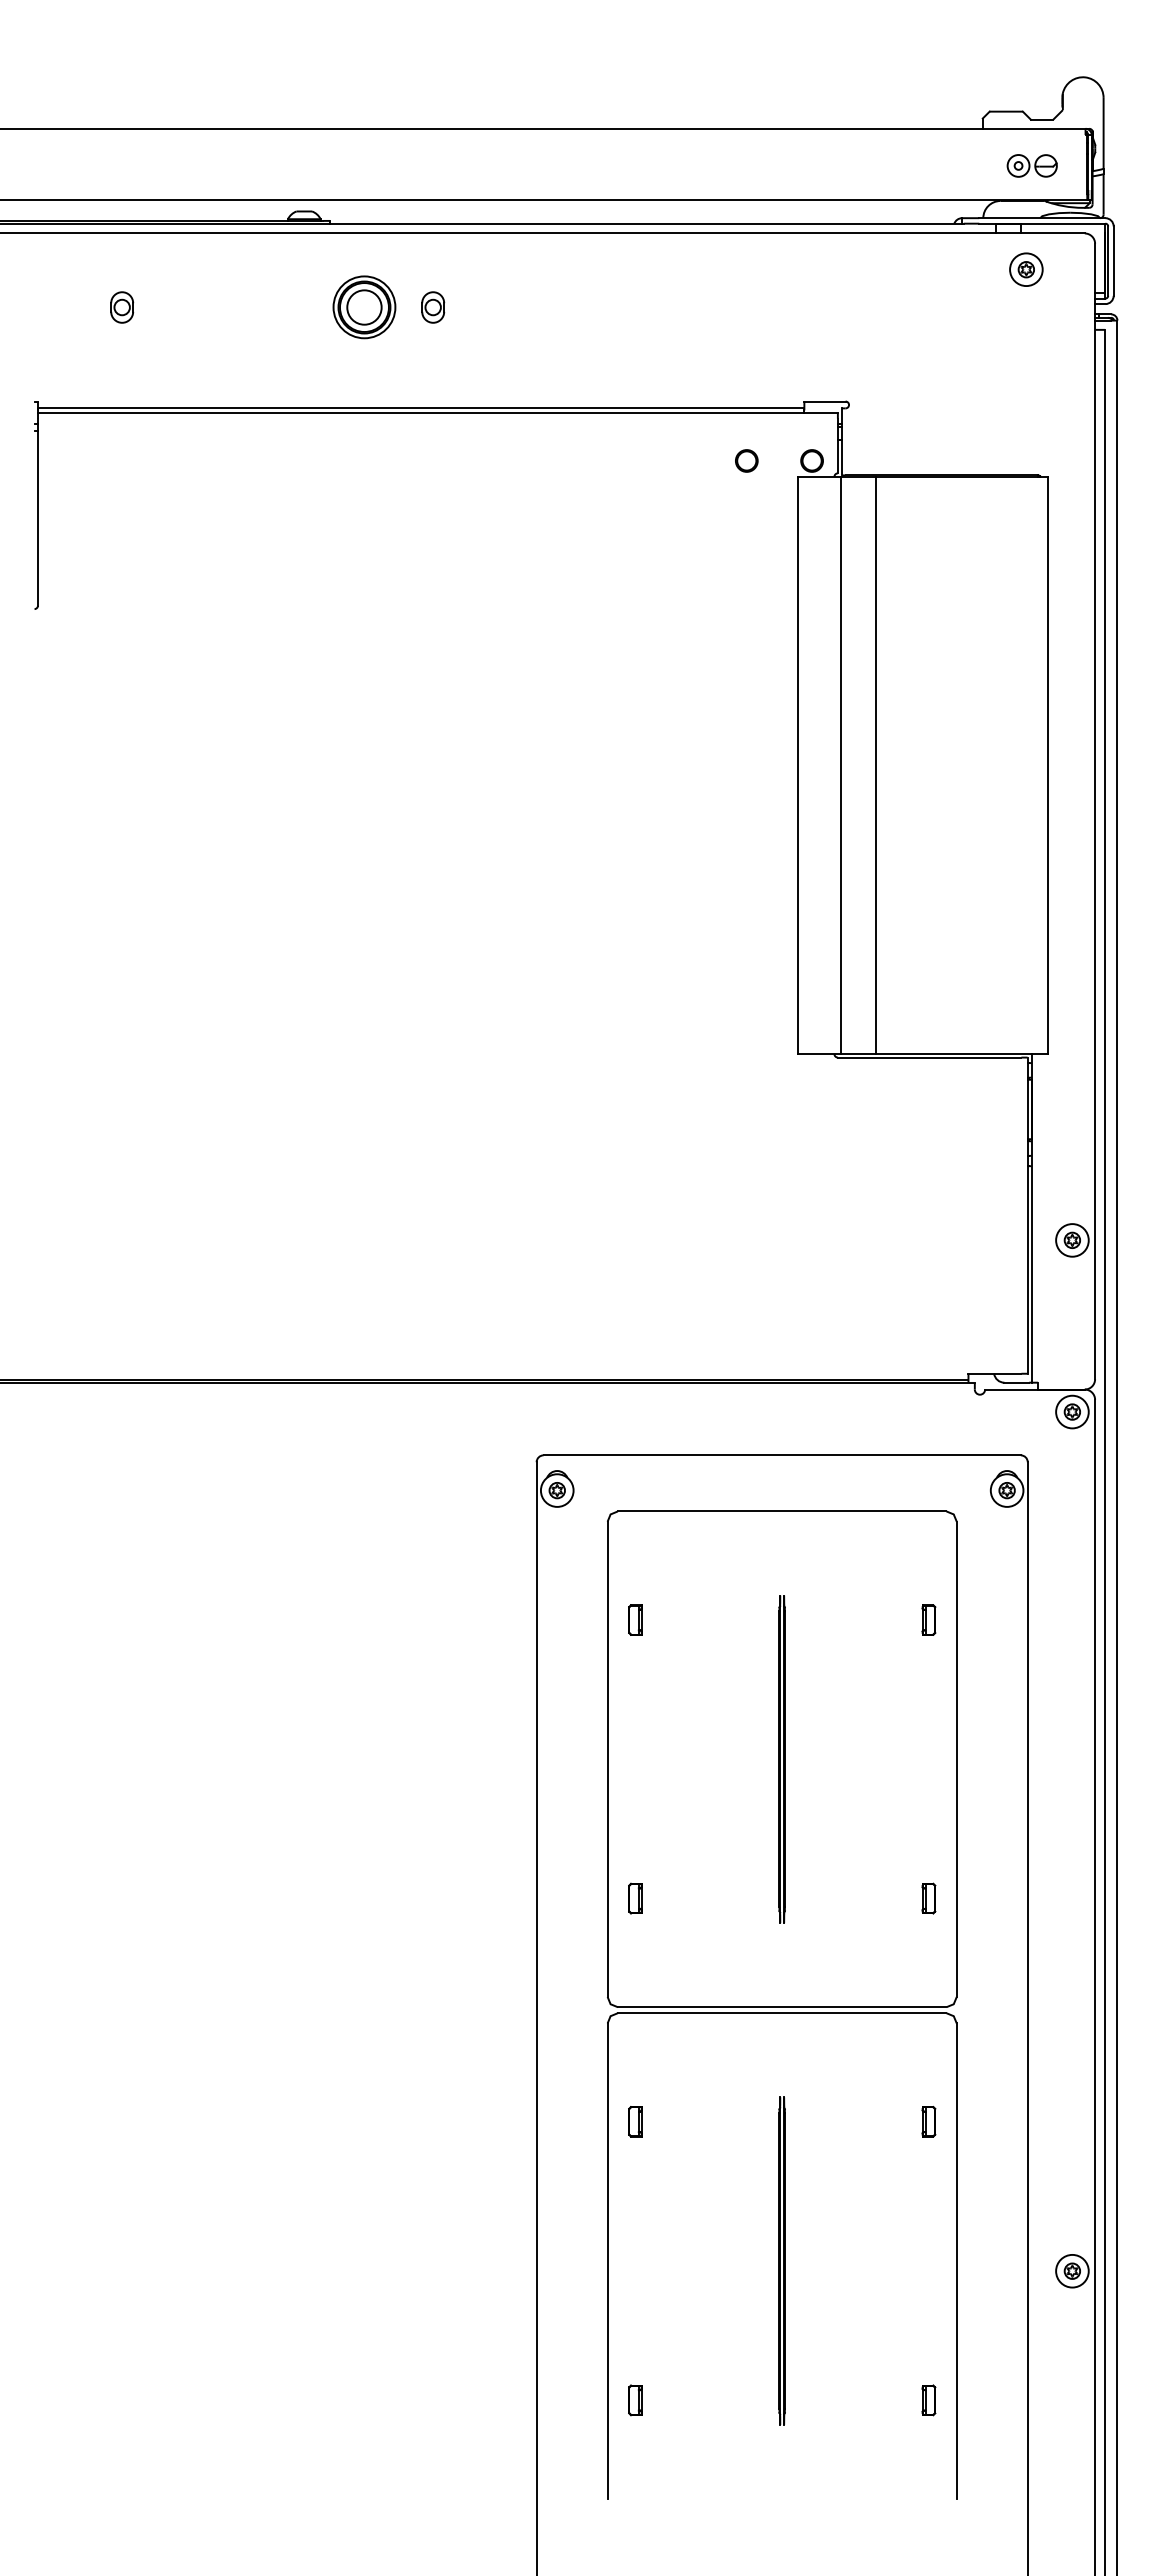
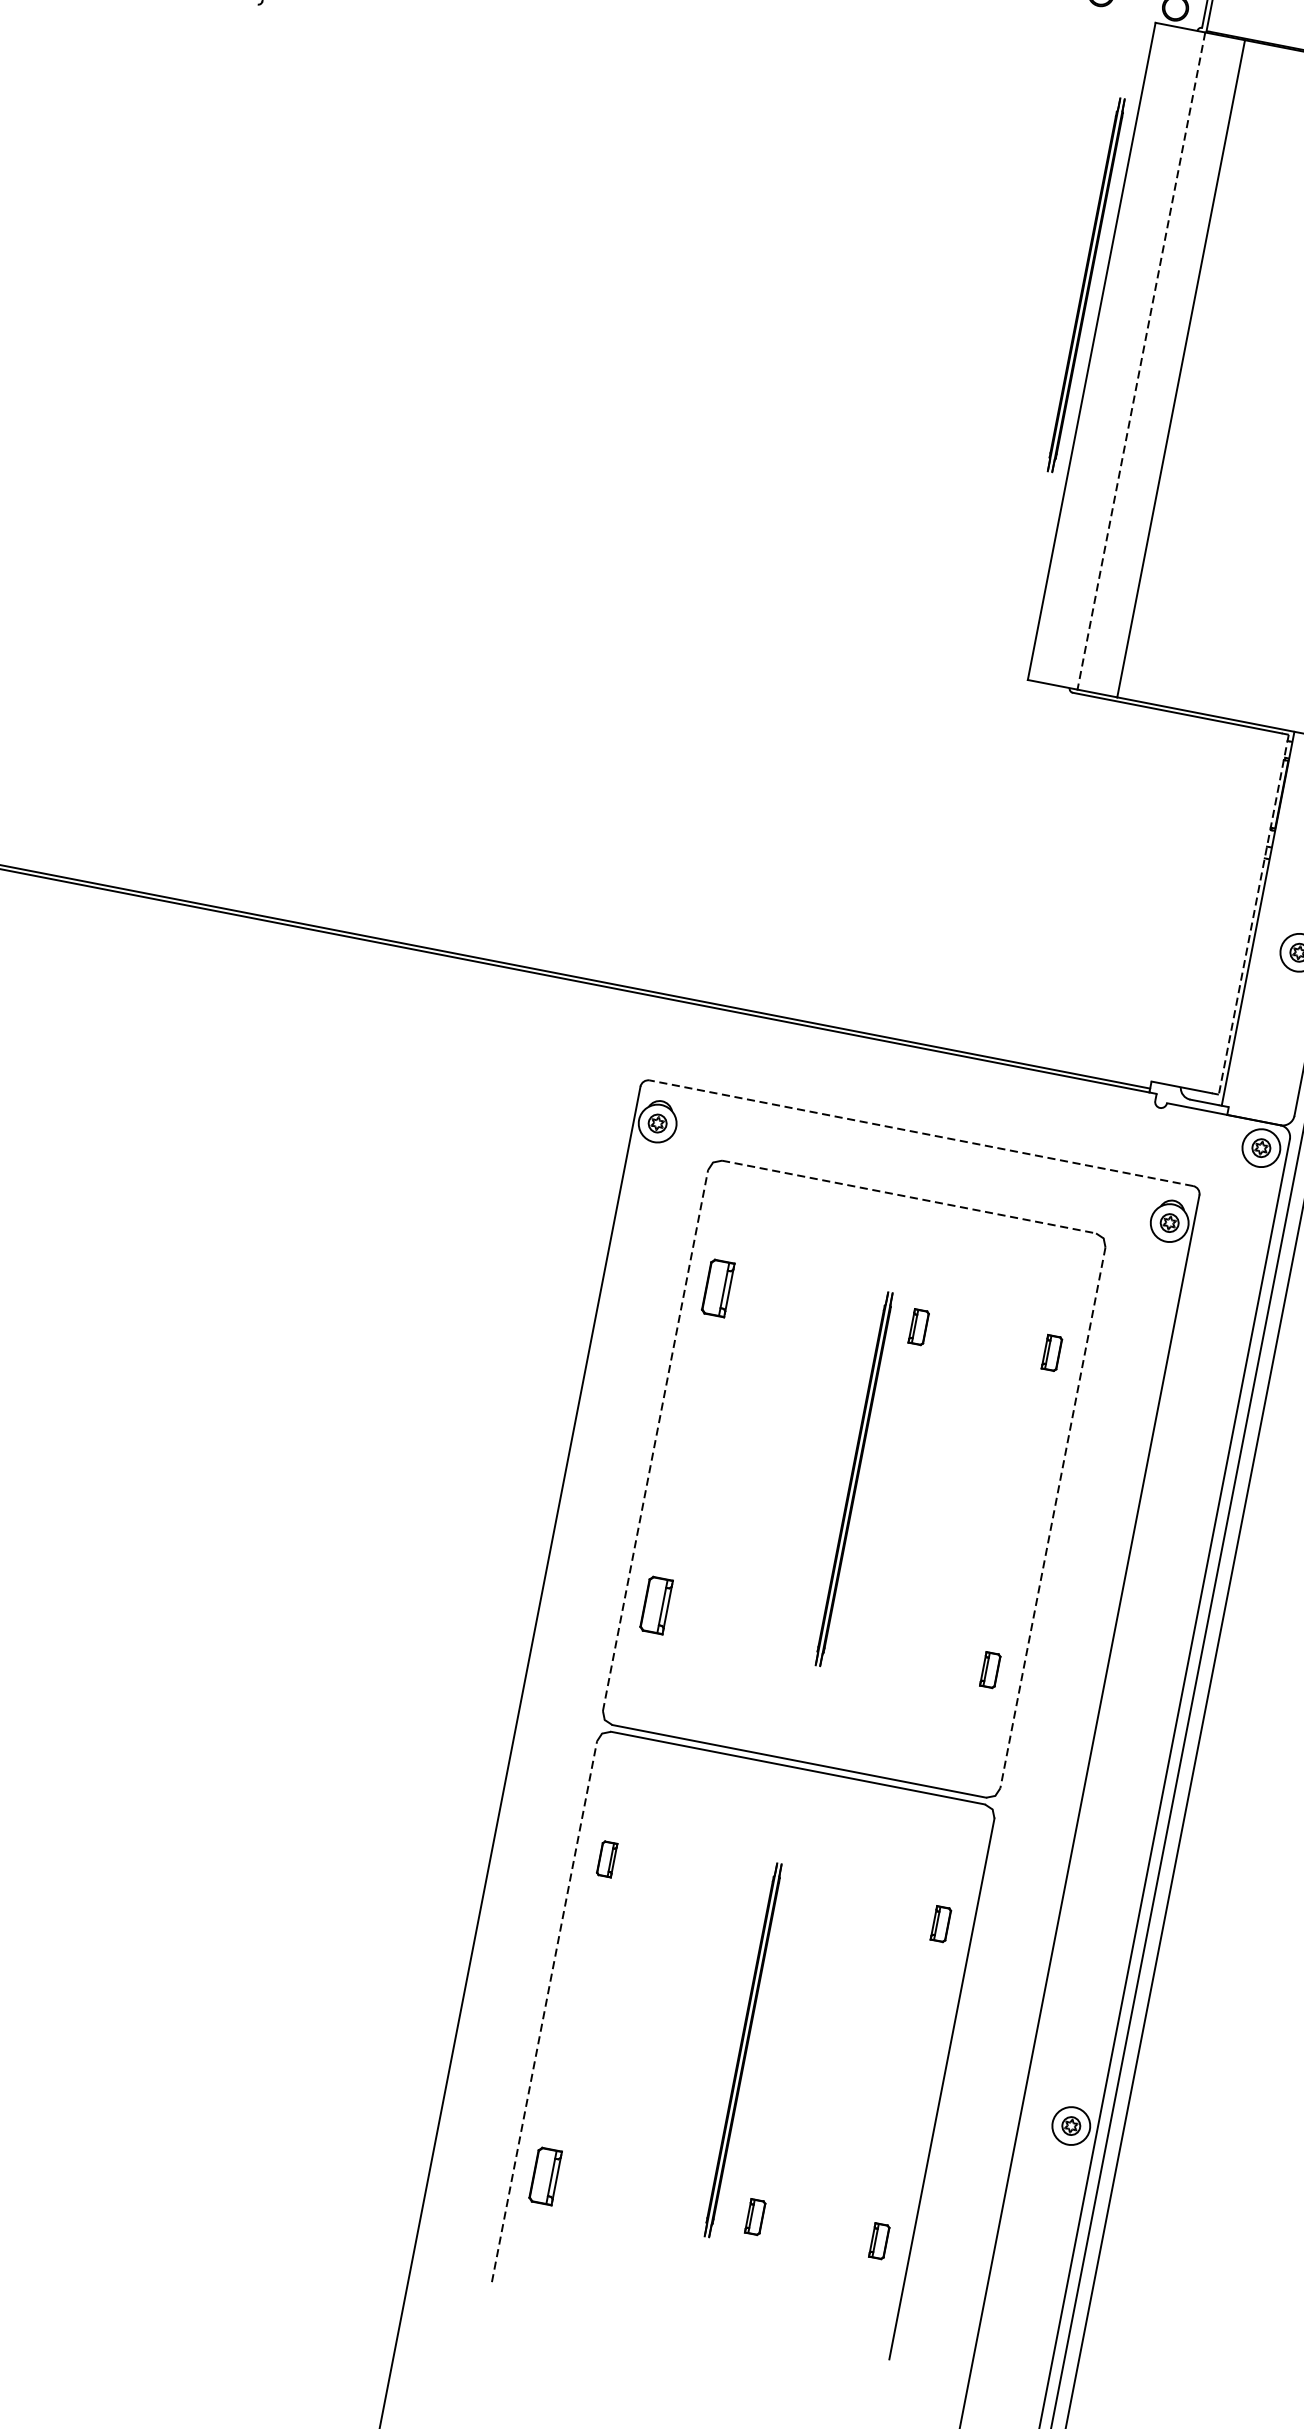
part: (781, 710) -> (1085, 285), added
line: (841, 765) -> (1141, 361), solid -> dashed
line: (1027, 1216) -> (1253, 915), solid -> dashed
line: (782, 1455) -> (921, 1133), solid -> dashed
line: (782, 1511) -> (909, 1197), solid -> dashed
part: (635, 1619) -> (718, 1287), size x1.6
part: (811, 1619) -> (918, 1326), added
line: (607, 1759) -> (655, 1440), solid -> dashed
line: (956, 1759) -> (1052, 1517), solid -> dashed
part: (635, 1898) -> (656, 1605), size x1.6
line: (607, 2261) -> (544, 2012), solid -> dashed
part: (635, 2400) -> (545, 2176), size x1.6
part: (819, 2400) -> (754, 2217), added

